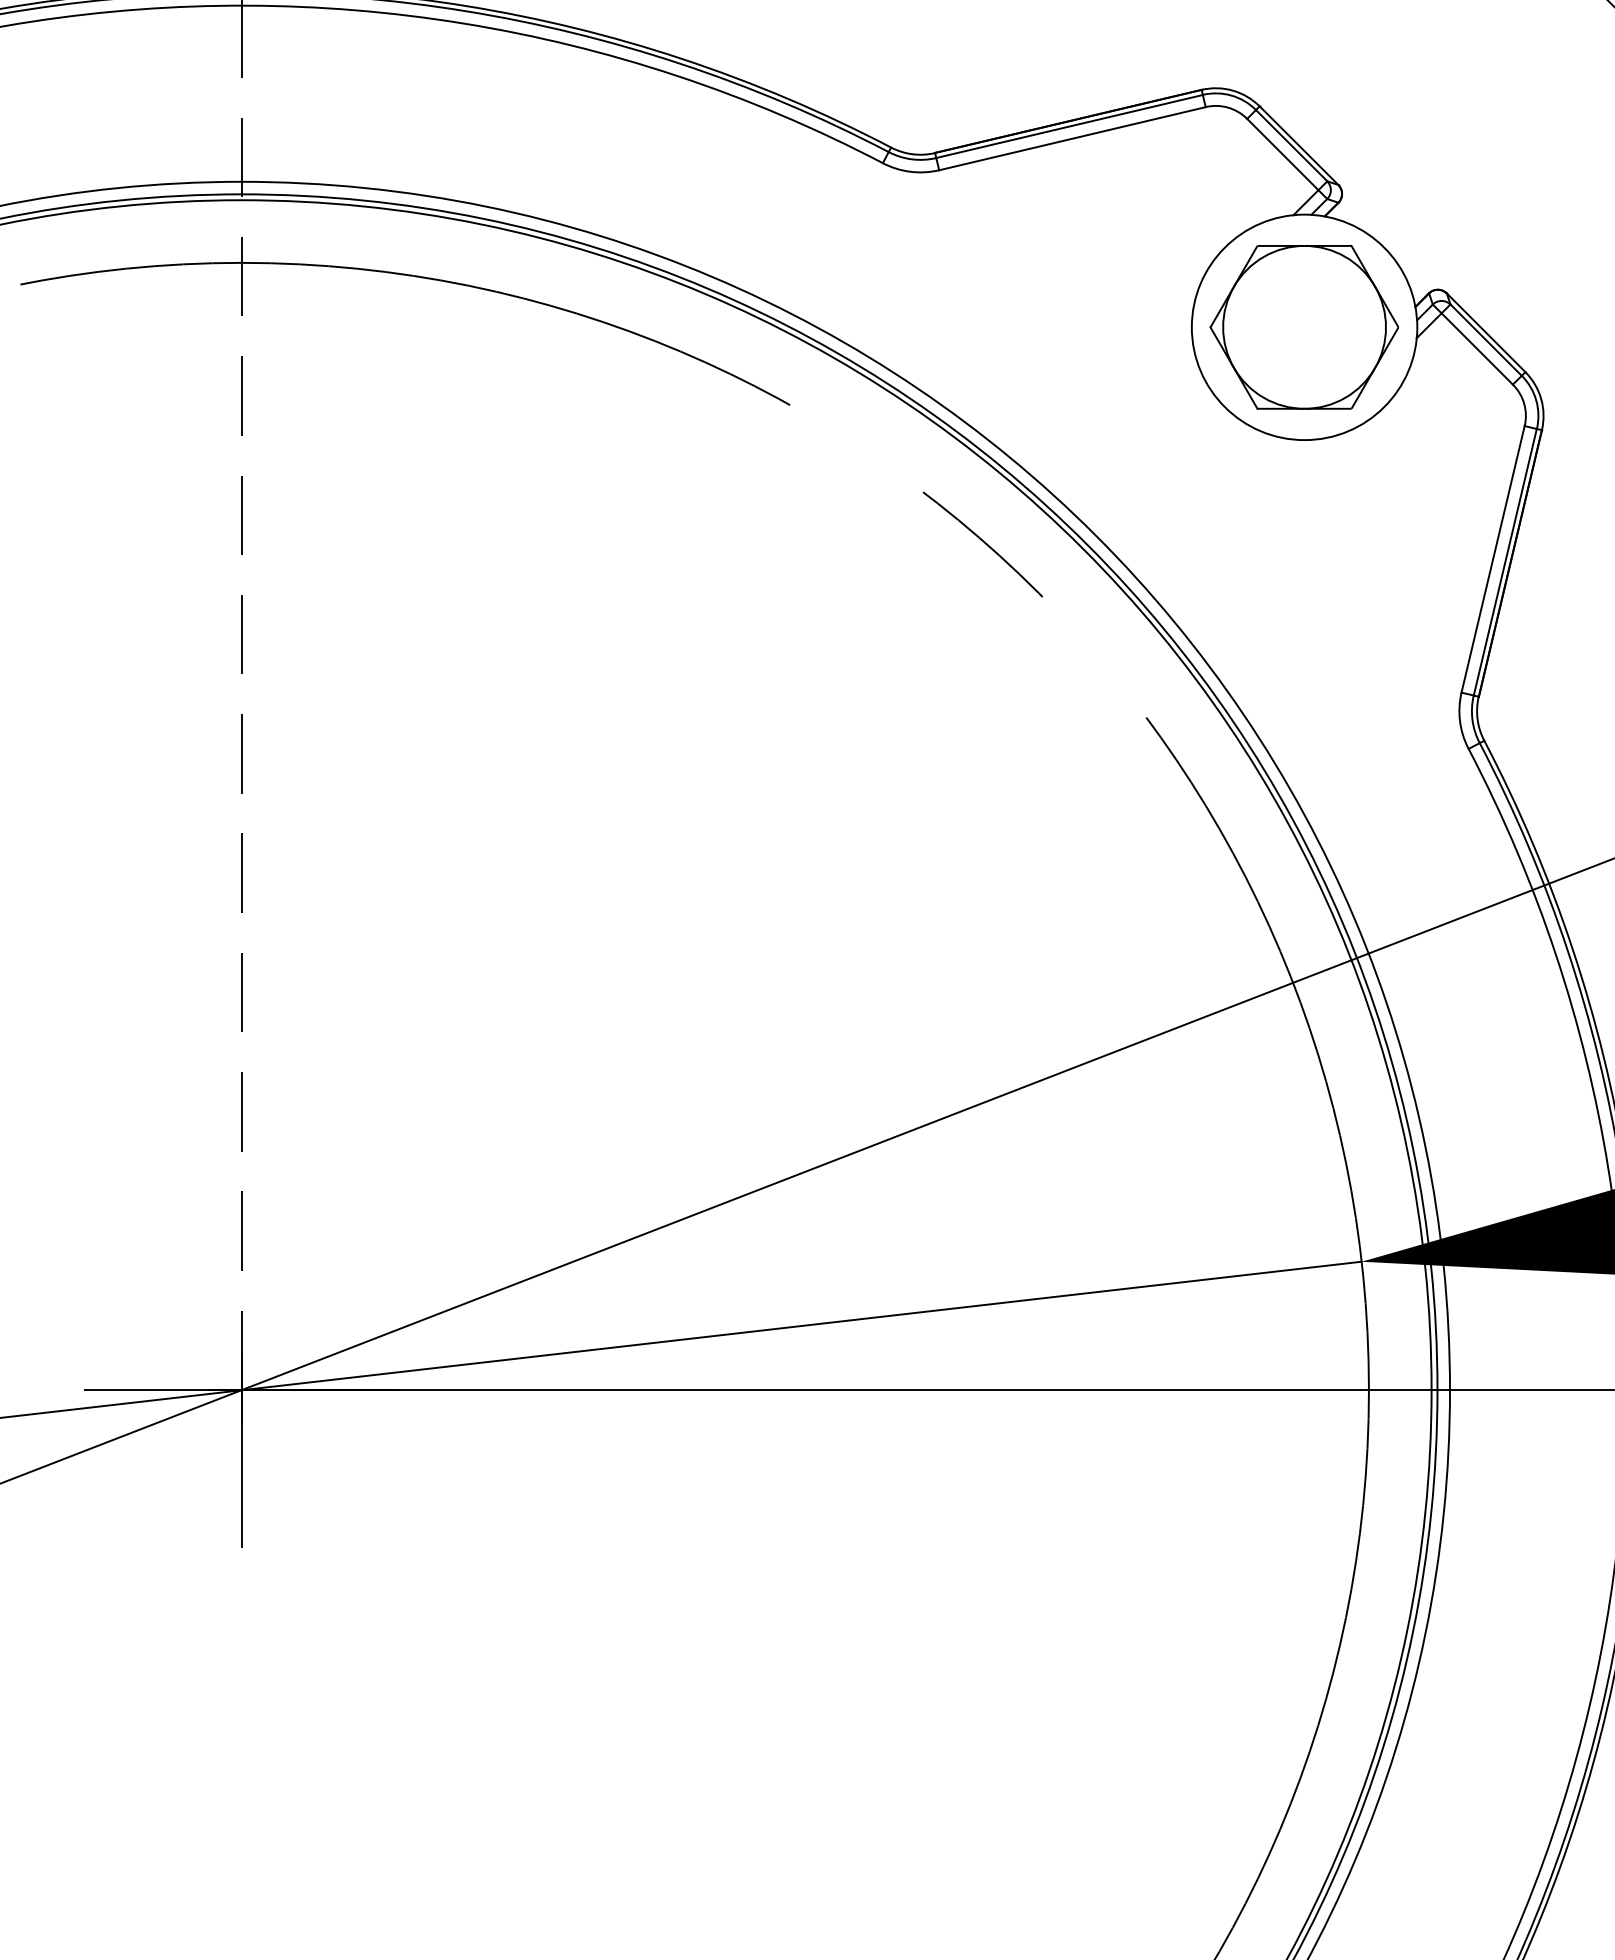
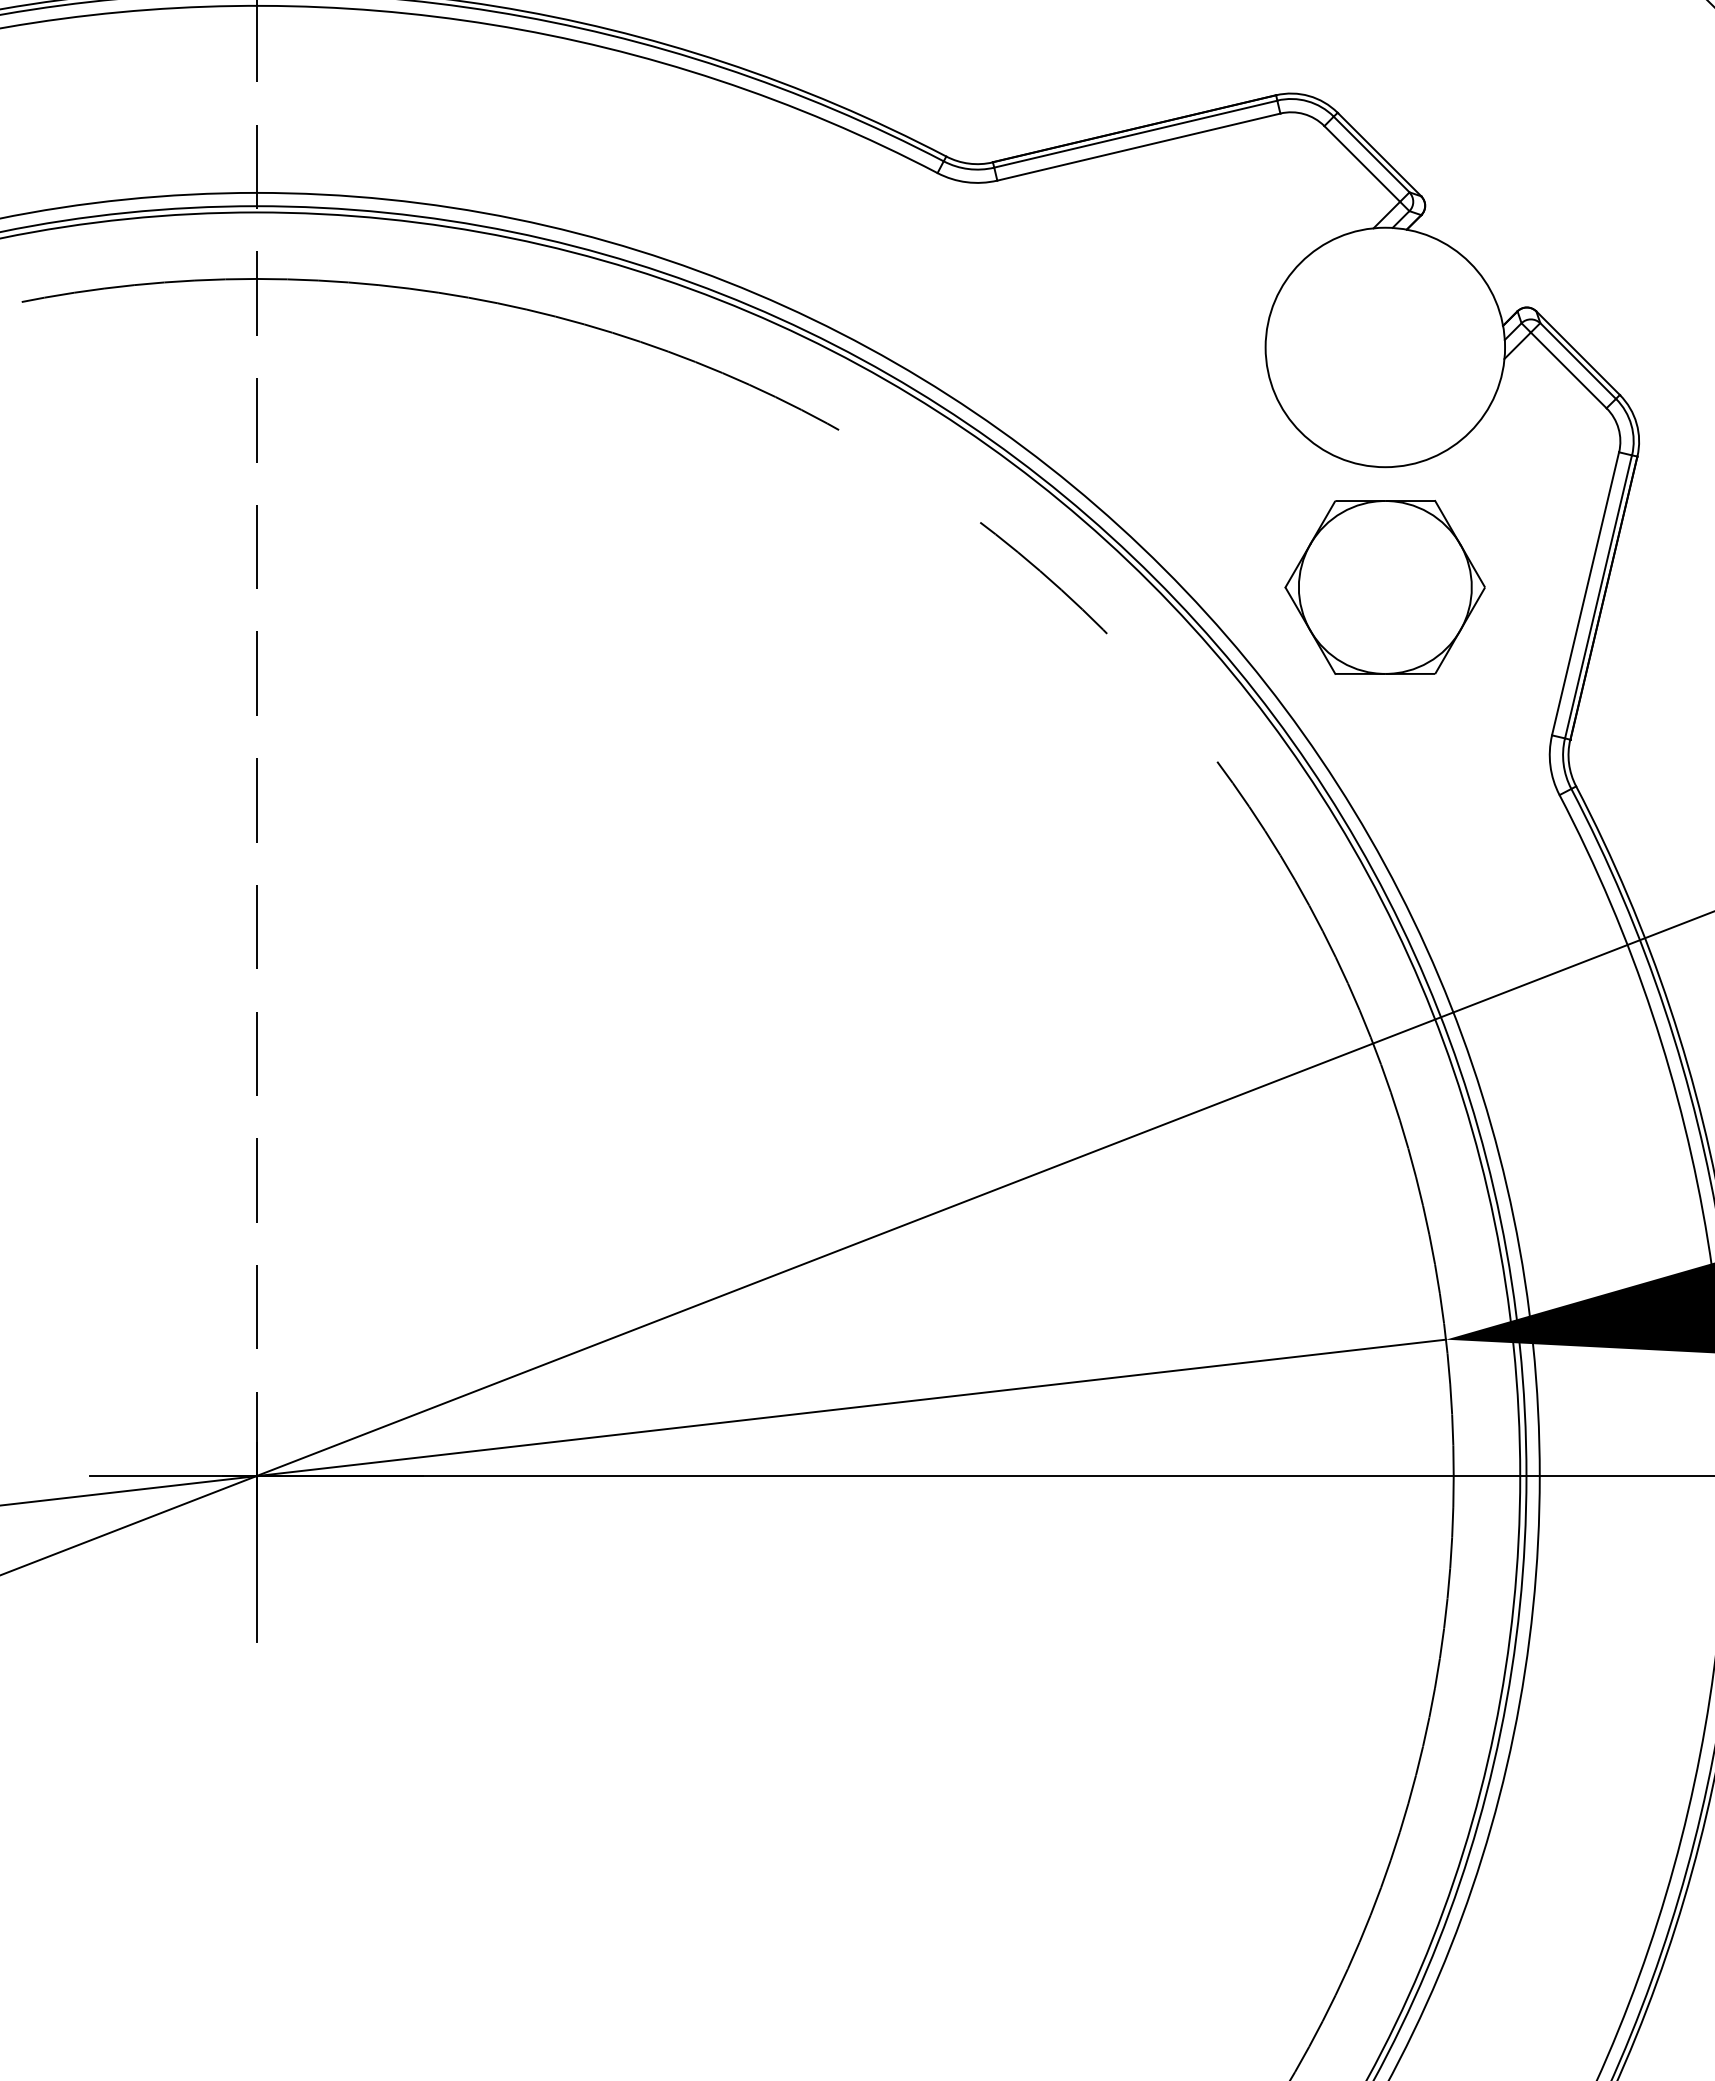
part: (1303, 327) -> (1384, 587), moved

